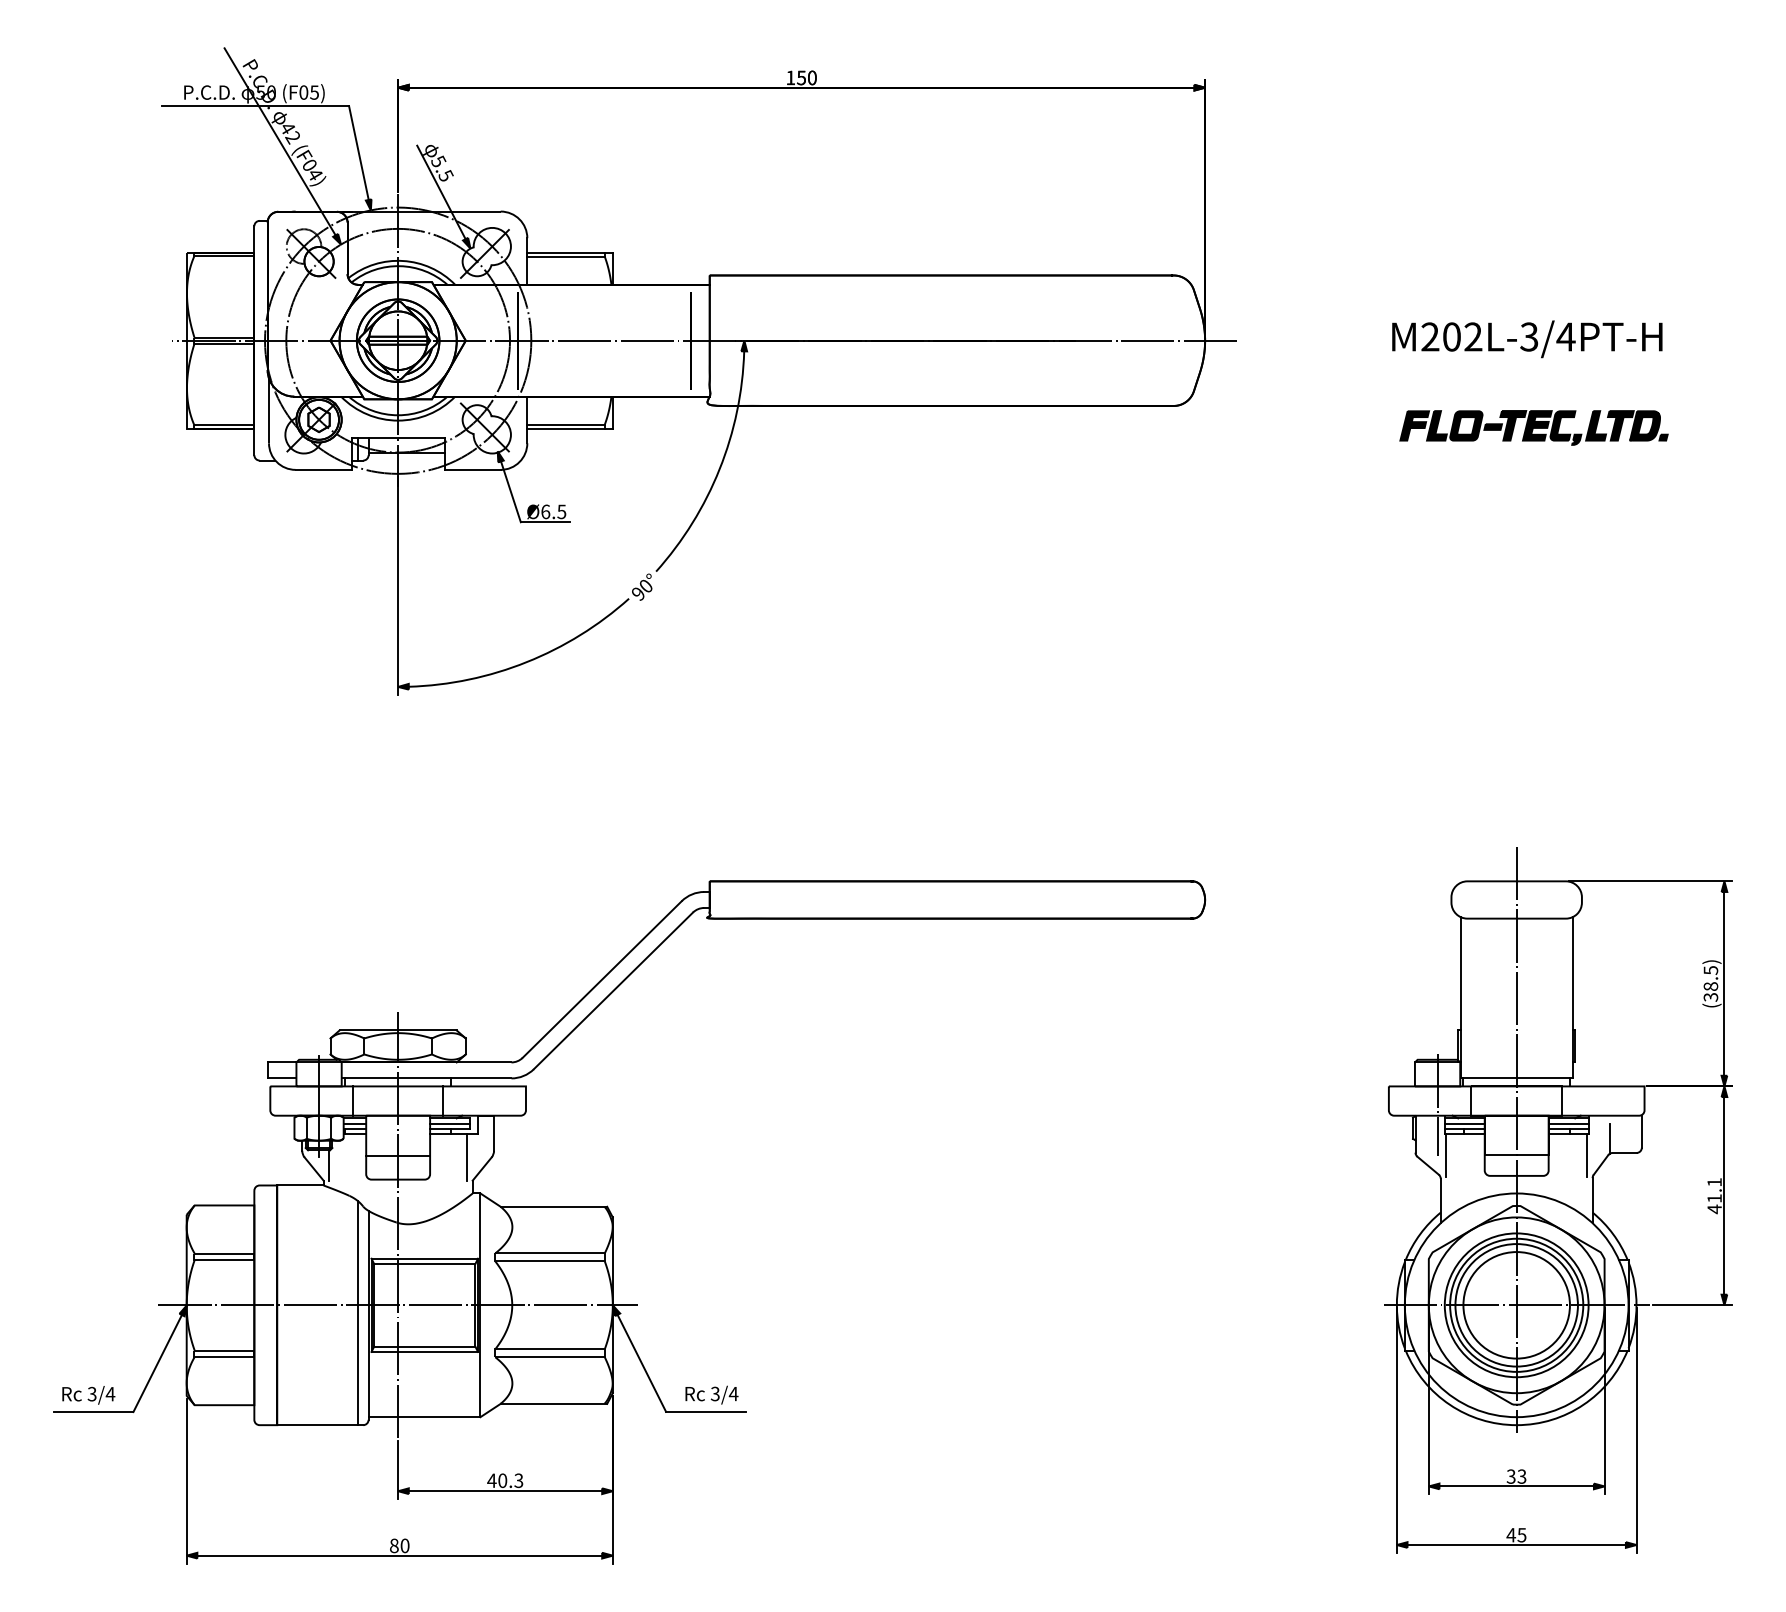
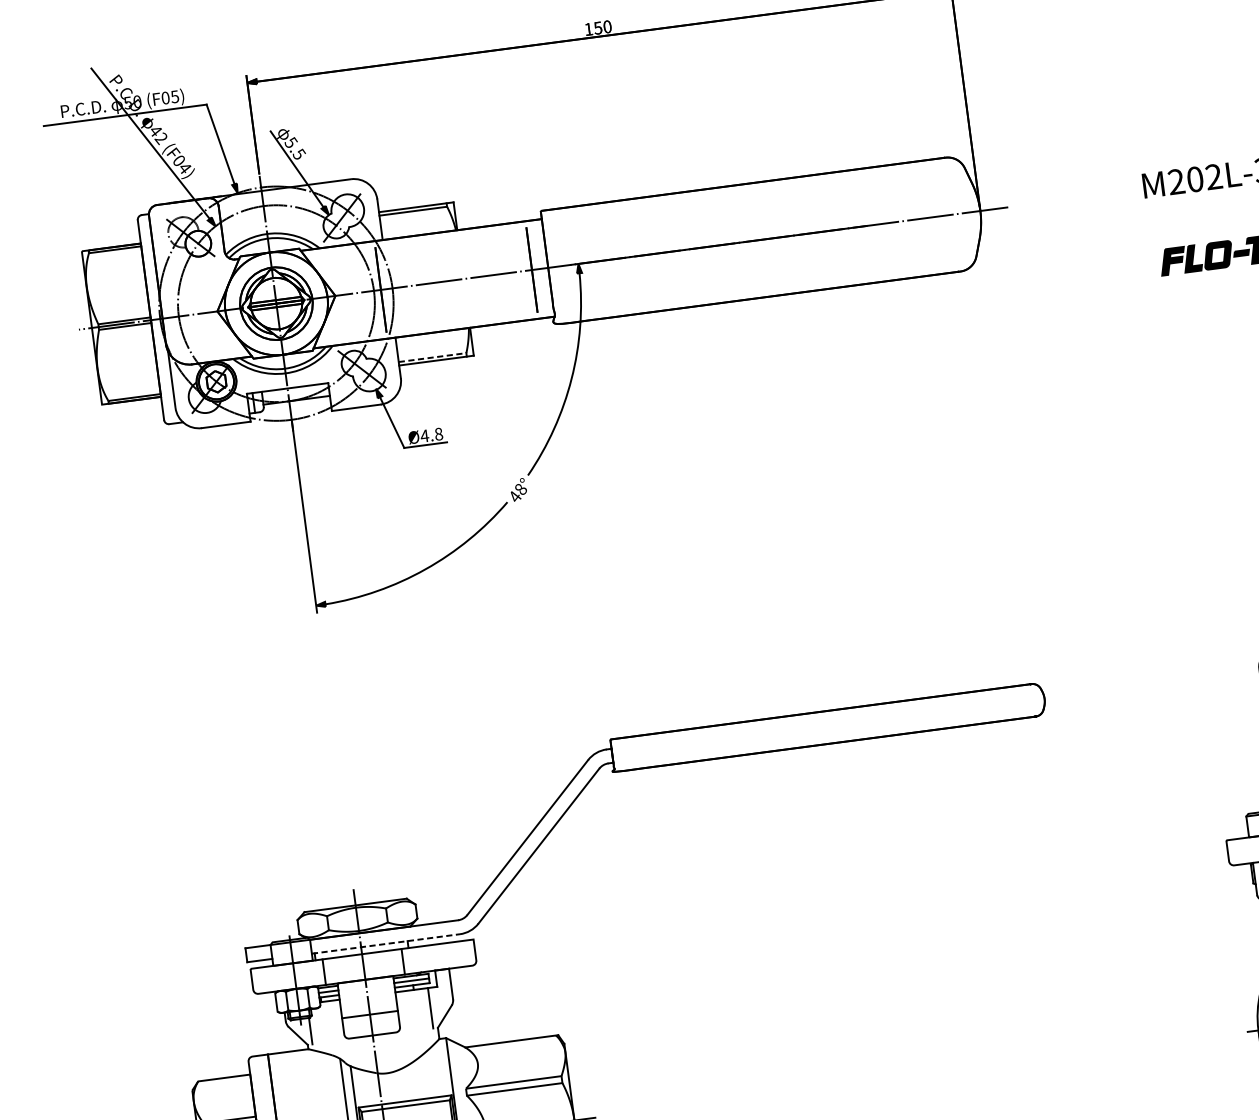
line: (566, 424) -> (432, 357), solid -> dashed
text: (553, 511) -> (431, 434), Ø6.5 -> Ø4.8
text: (642, 589) -> (518, 492), 90° -> 48°
line: (426, 1078) -> (385, 944), solid -> dashed

